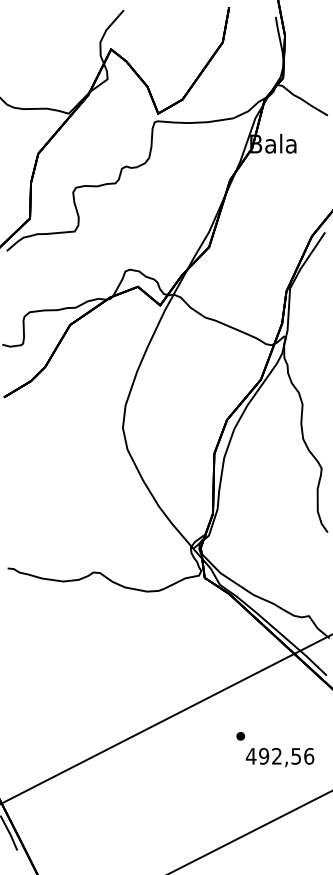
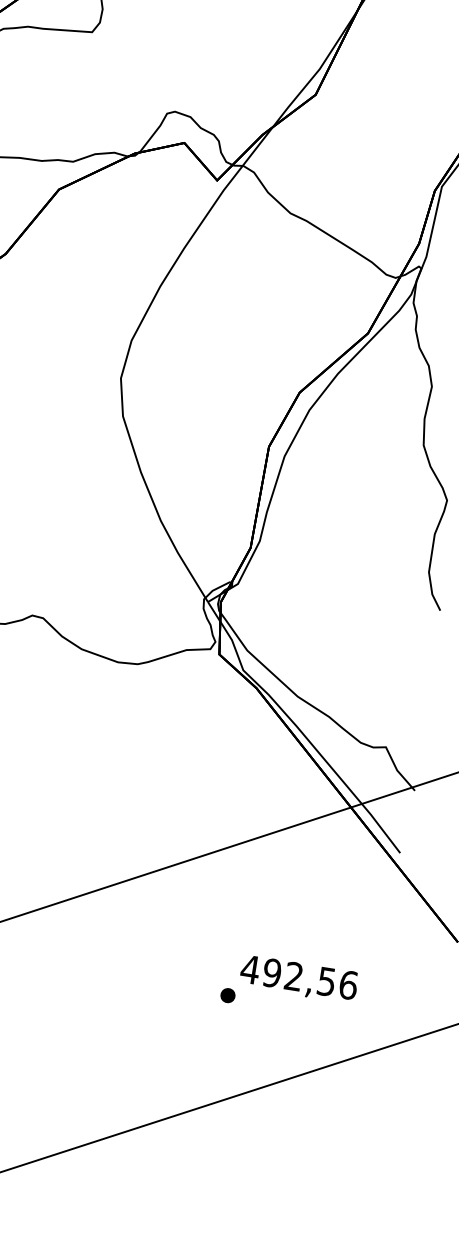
part: (240, 736) -> (227, 995), moved

